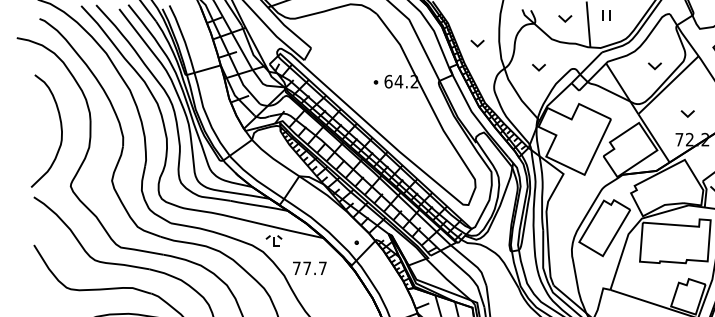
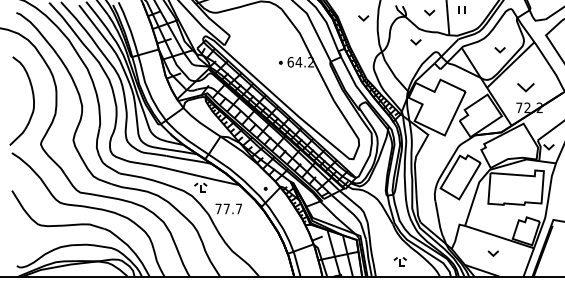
part: (477, 43) -> (363, 18), moved
part: (538, 68) -> (415, 42), moved
part: (687, 113) -> (525, 87), size x1.6

